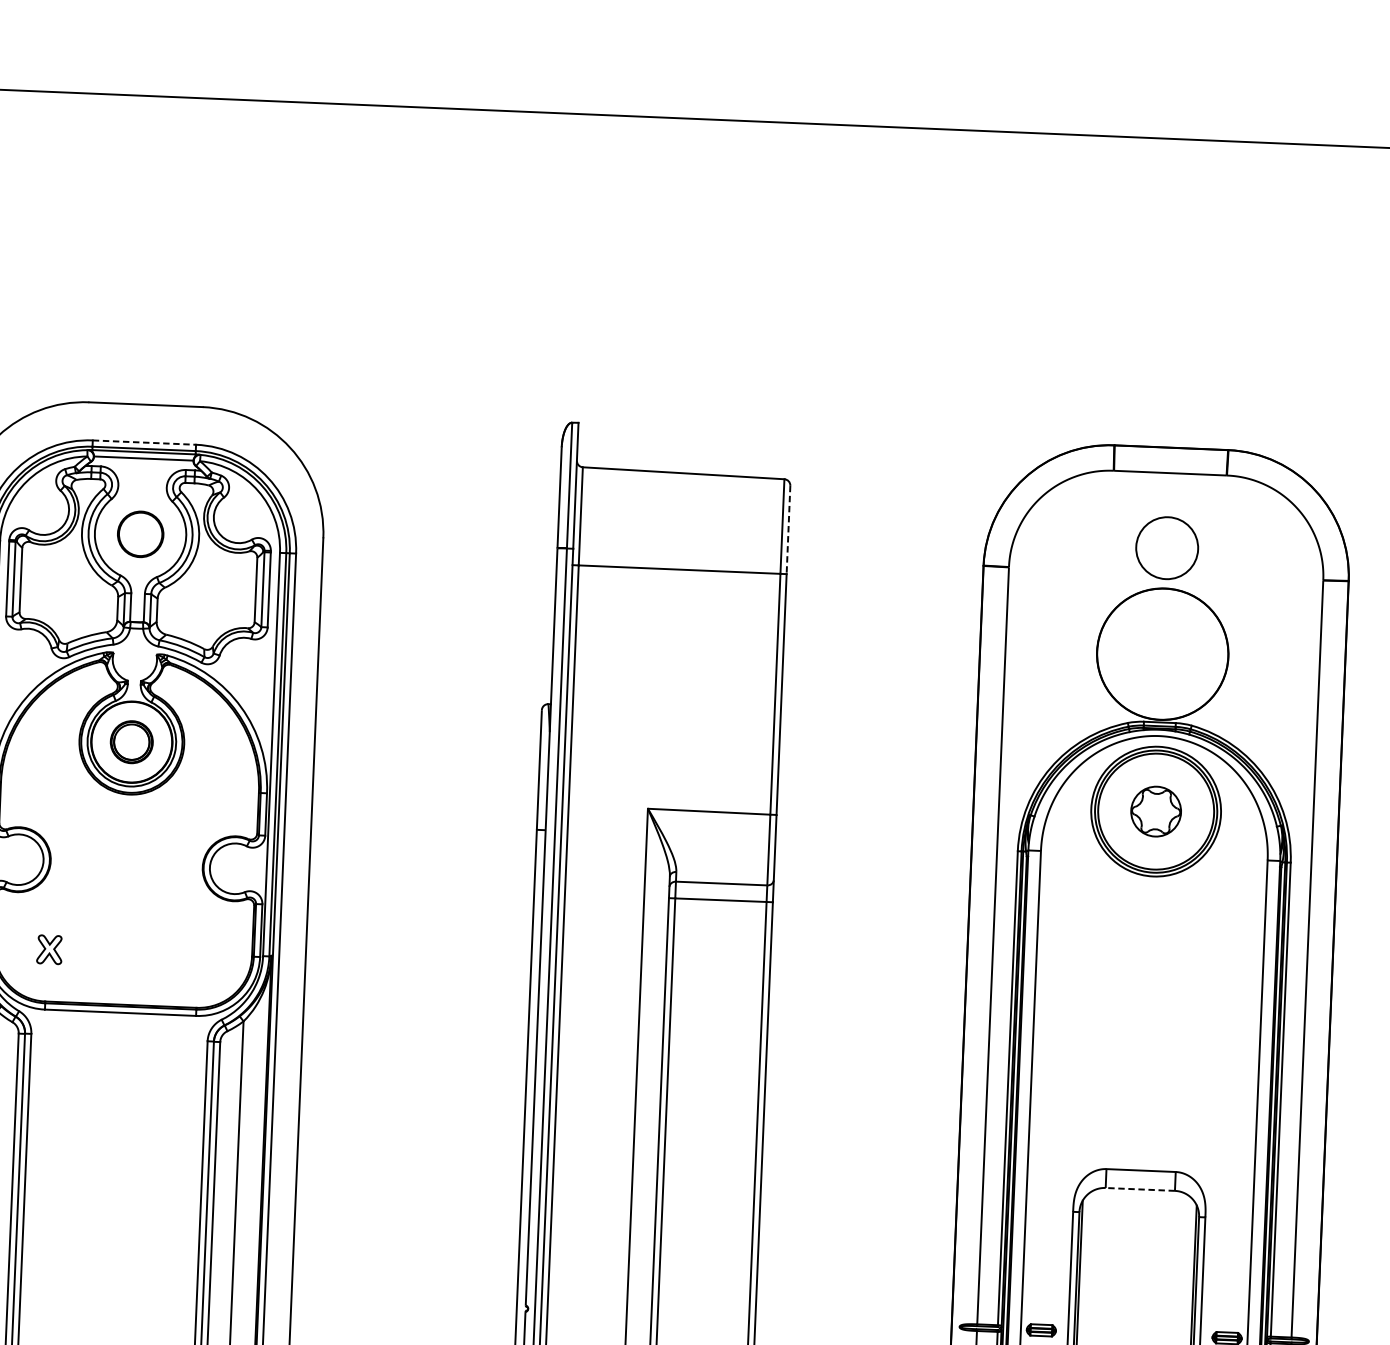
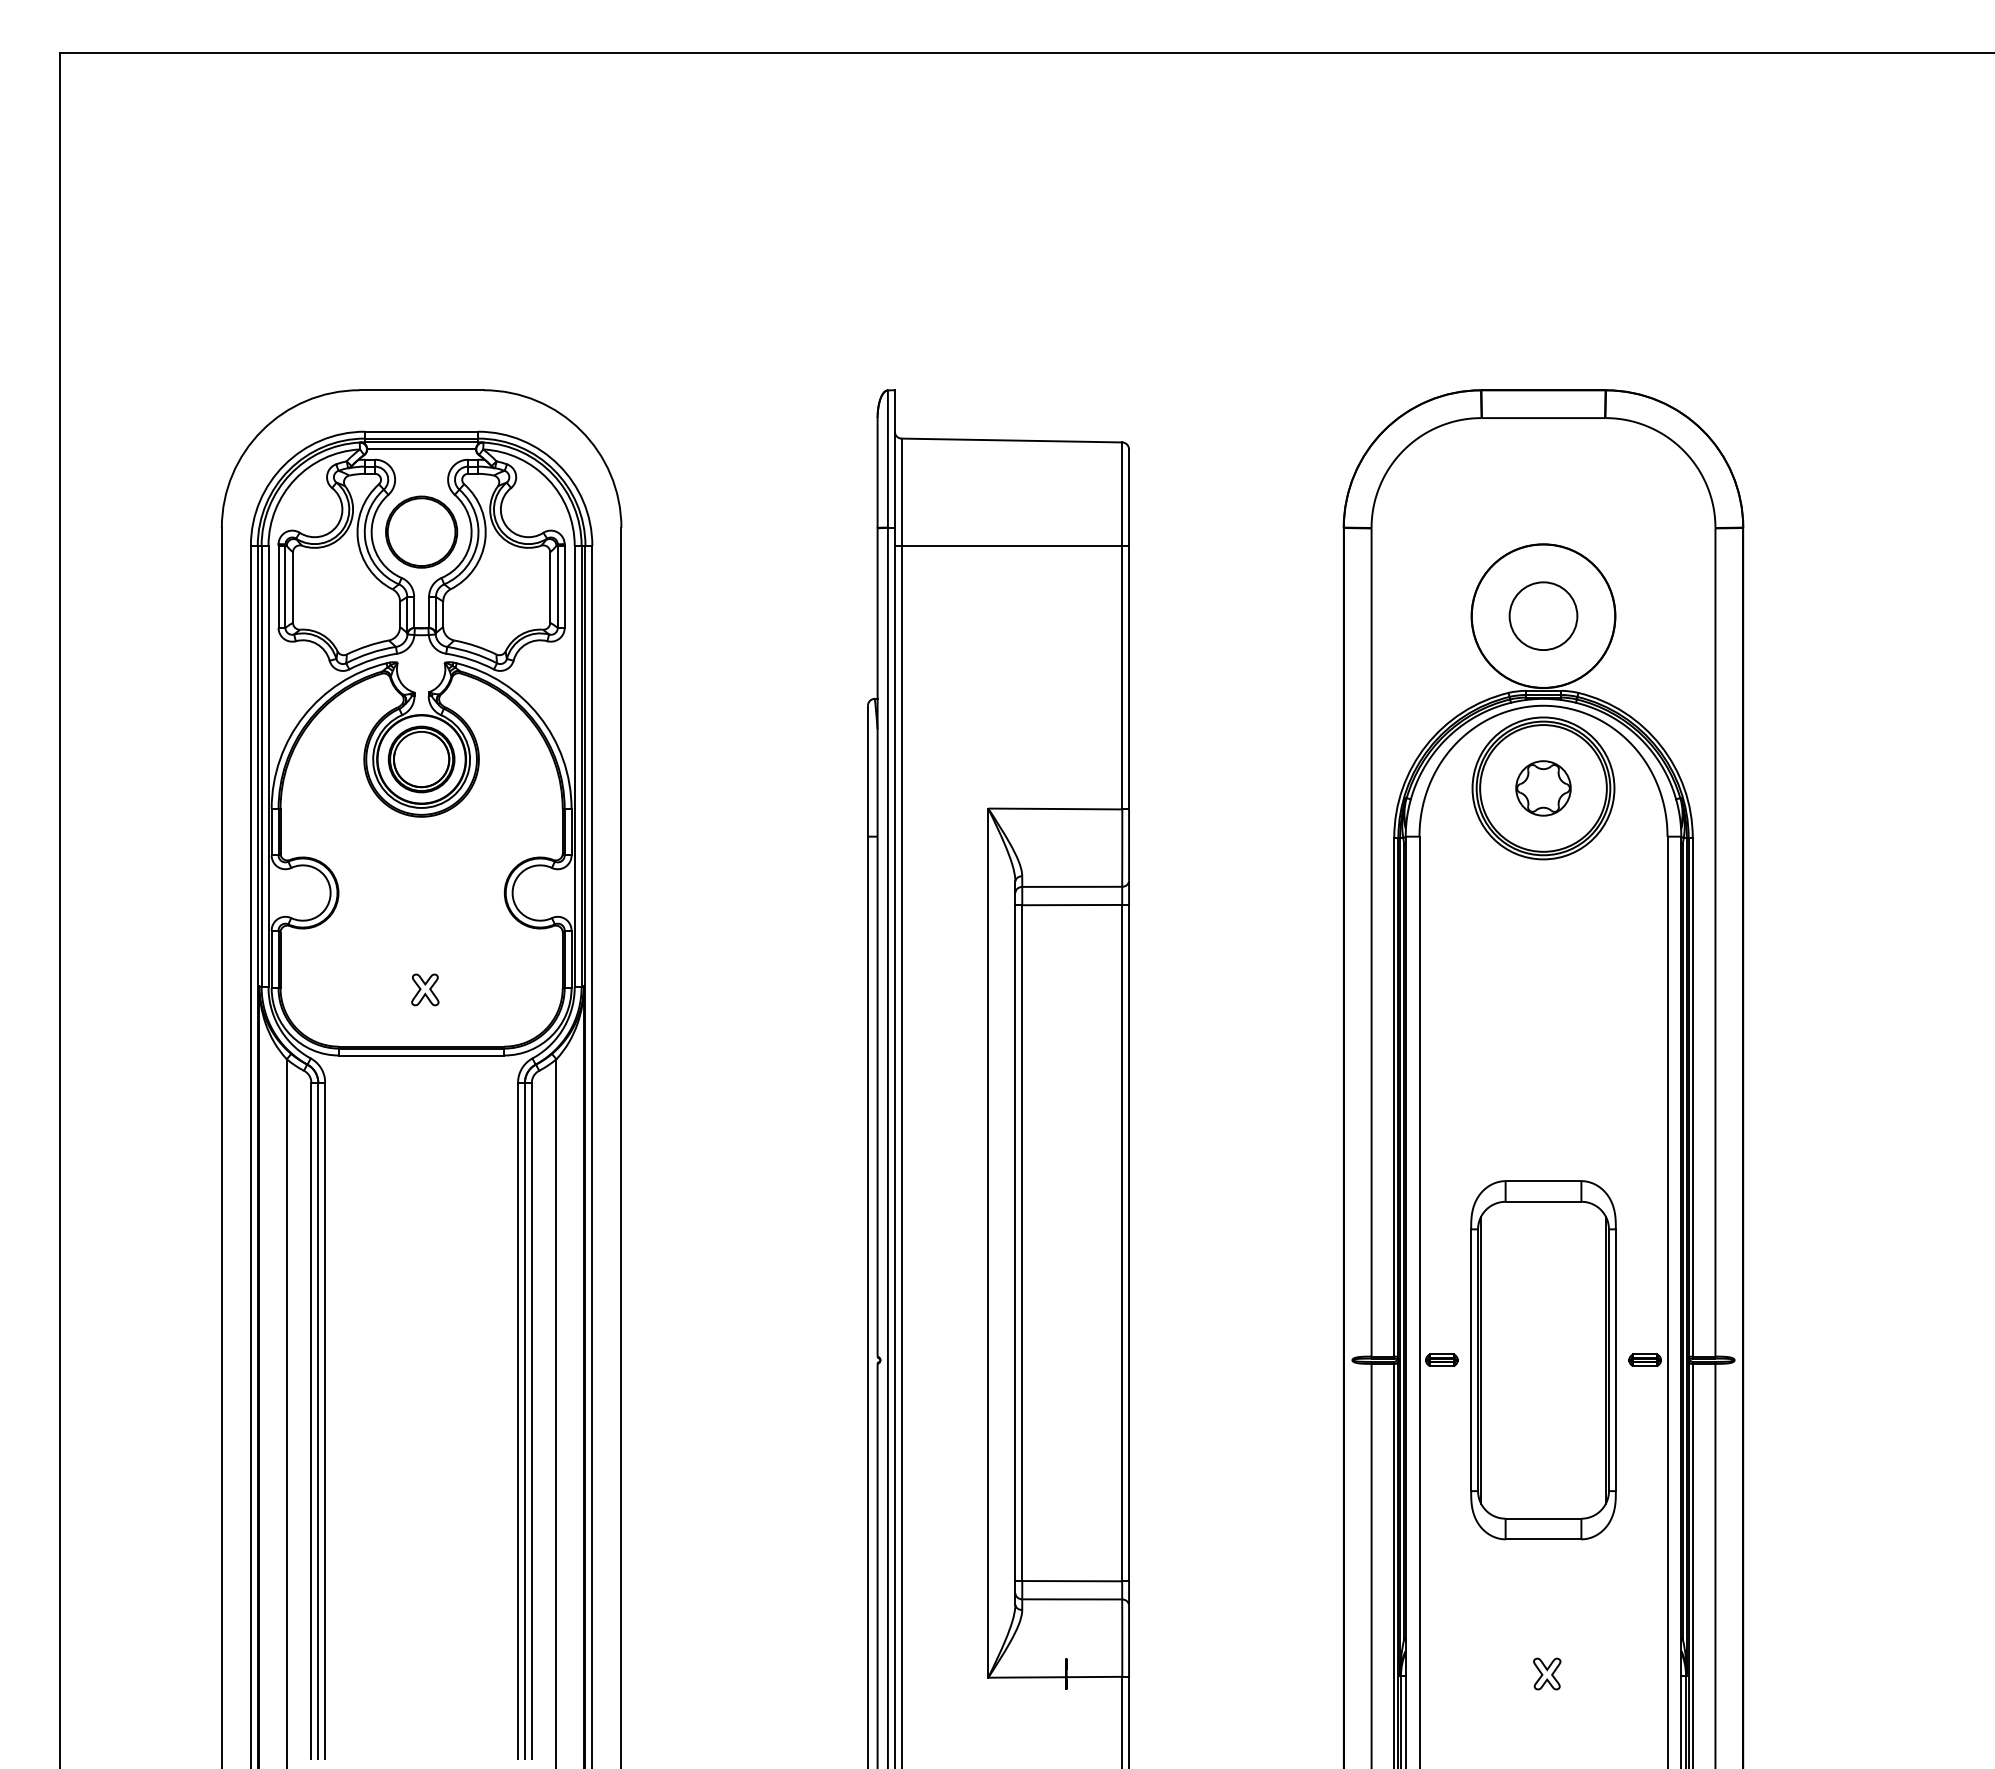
line: (145, 442) -> (422, 431), dashed -> solid
line: (788, 530) -> (1129, 498), dashed -> solid
part: (140, 533) -> (421, 531), size x1.43
circle: (1167, 547) -> (1543, 615), moved
part: (131, 742) -> (421, 759), size x1.43
part: (49, 949) -> (425, 989), moved
line: (1140, 1189) -> (1543, 1201), dashed -> solid

